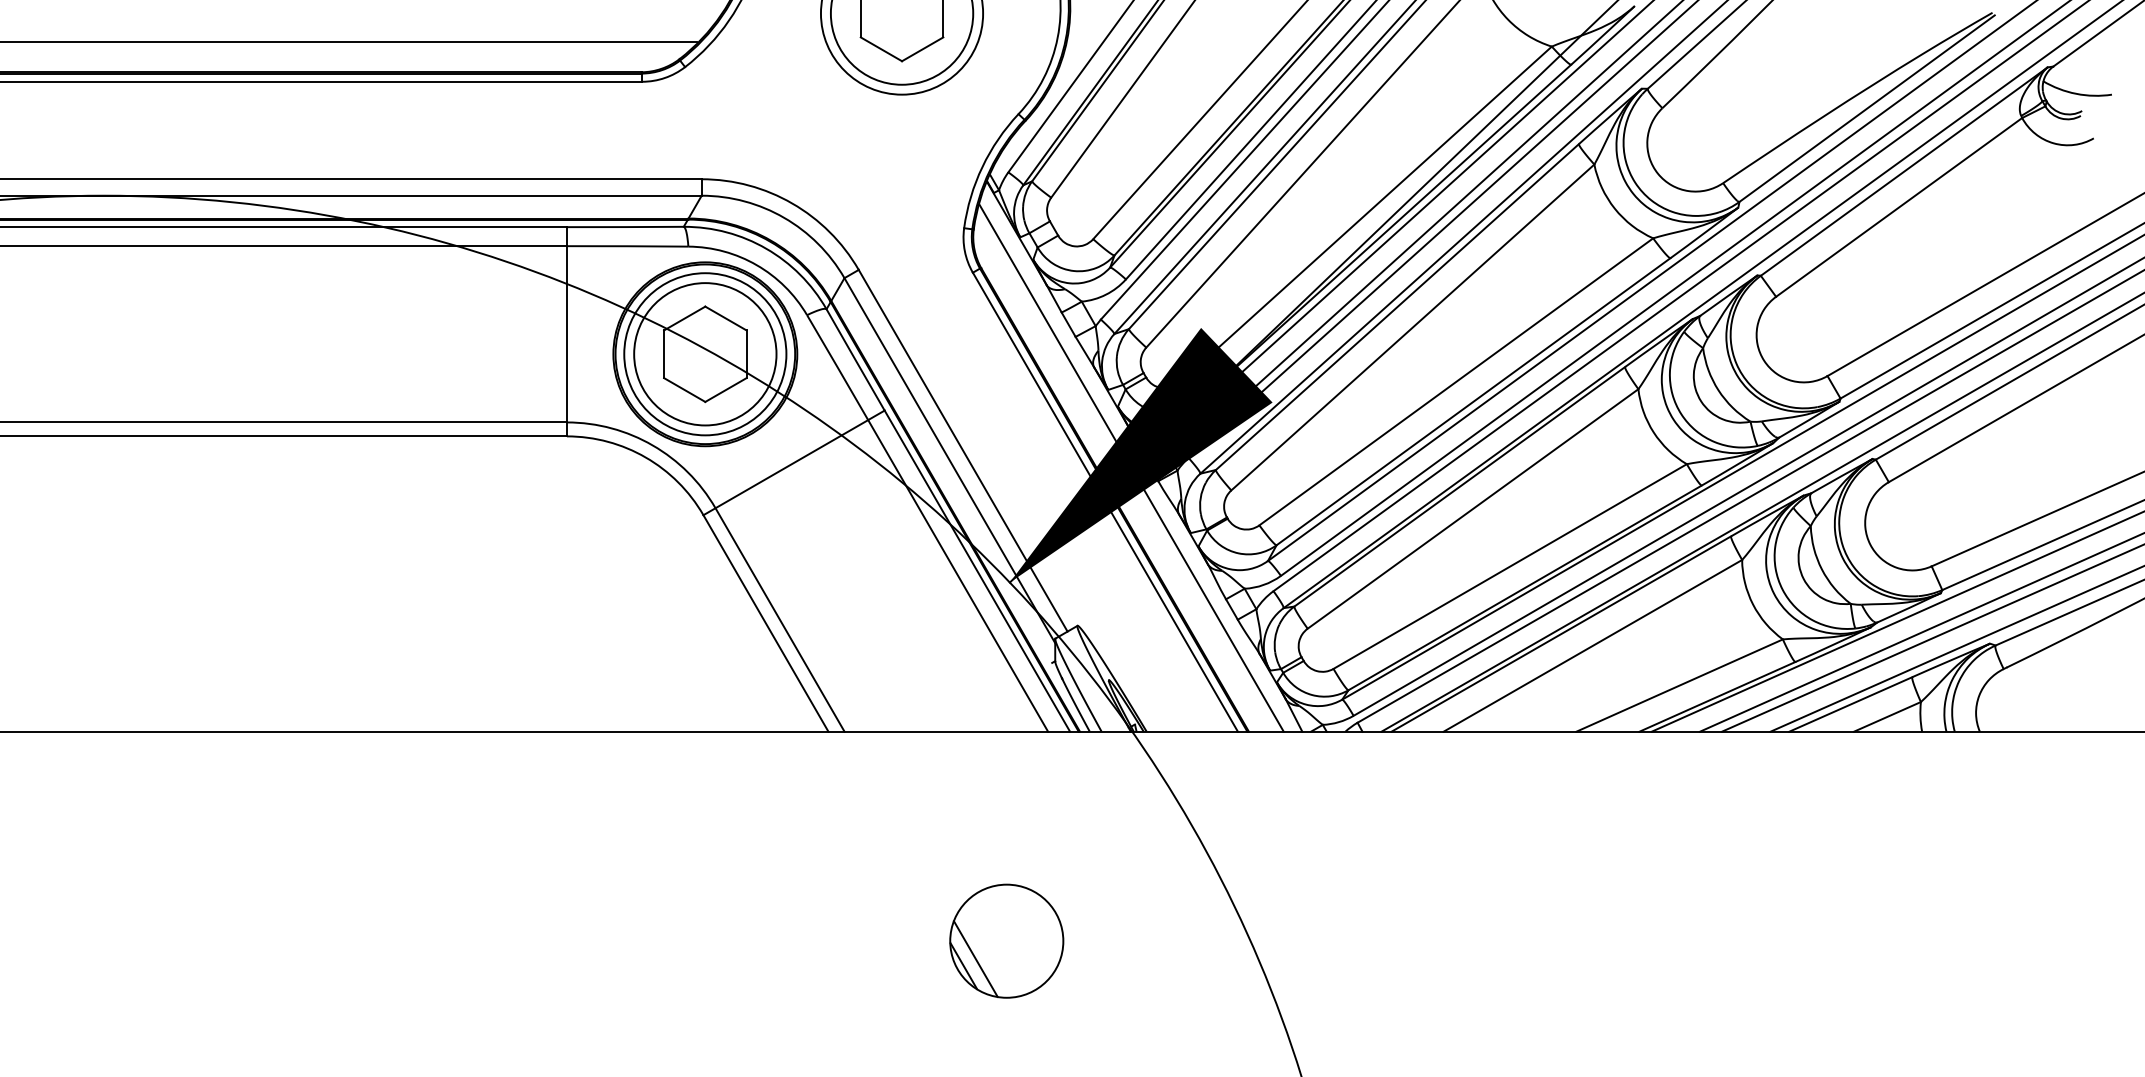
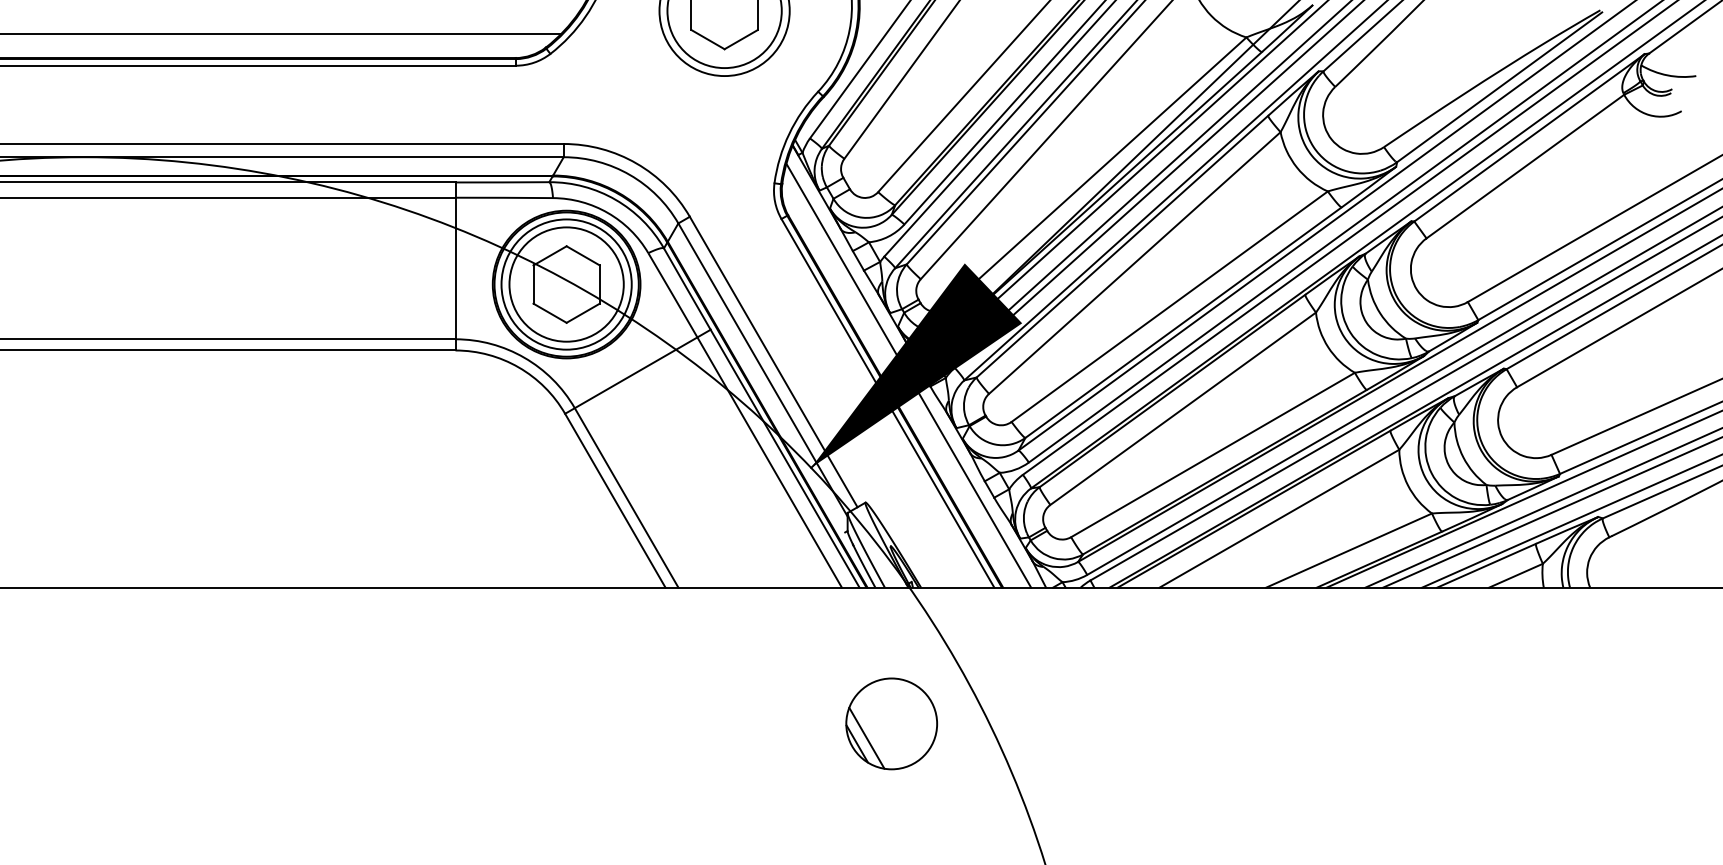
part: (1006, 940) -> (891, 723), moved

